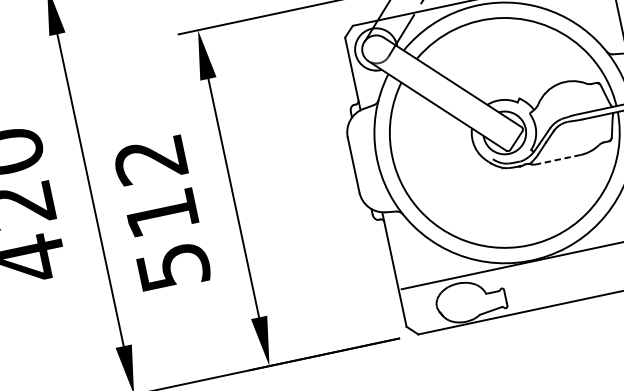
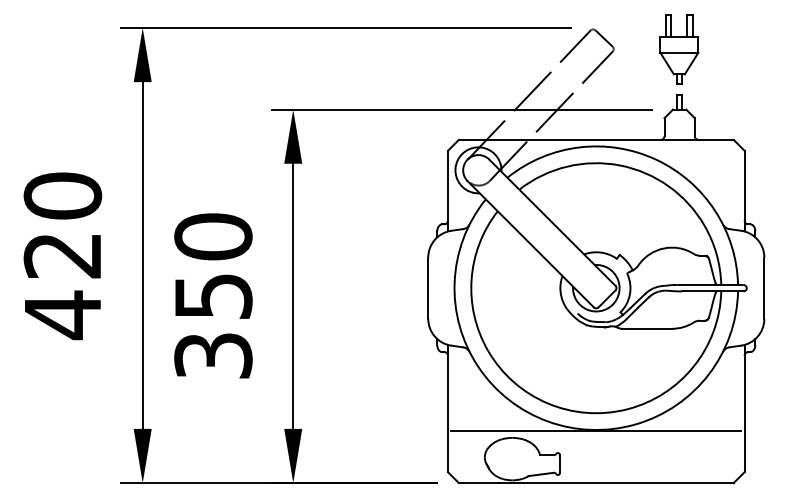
line: (558, 159) -> (647, 328), dashed -> solid
text: (161, 212) -> (213, 295), 512 -> 350

